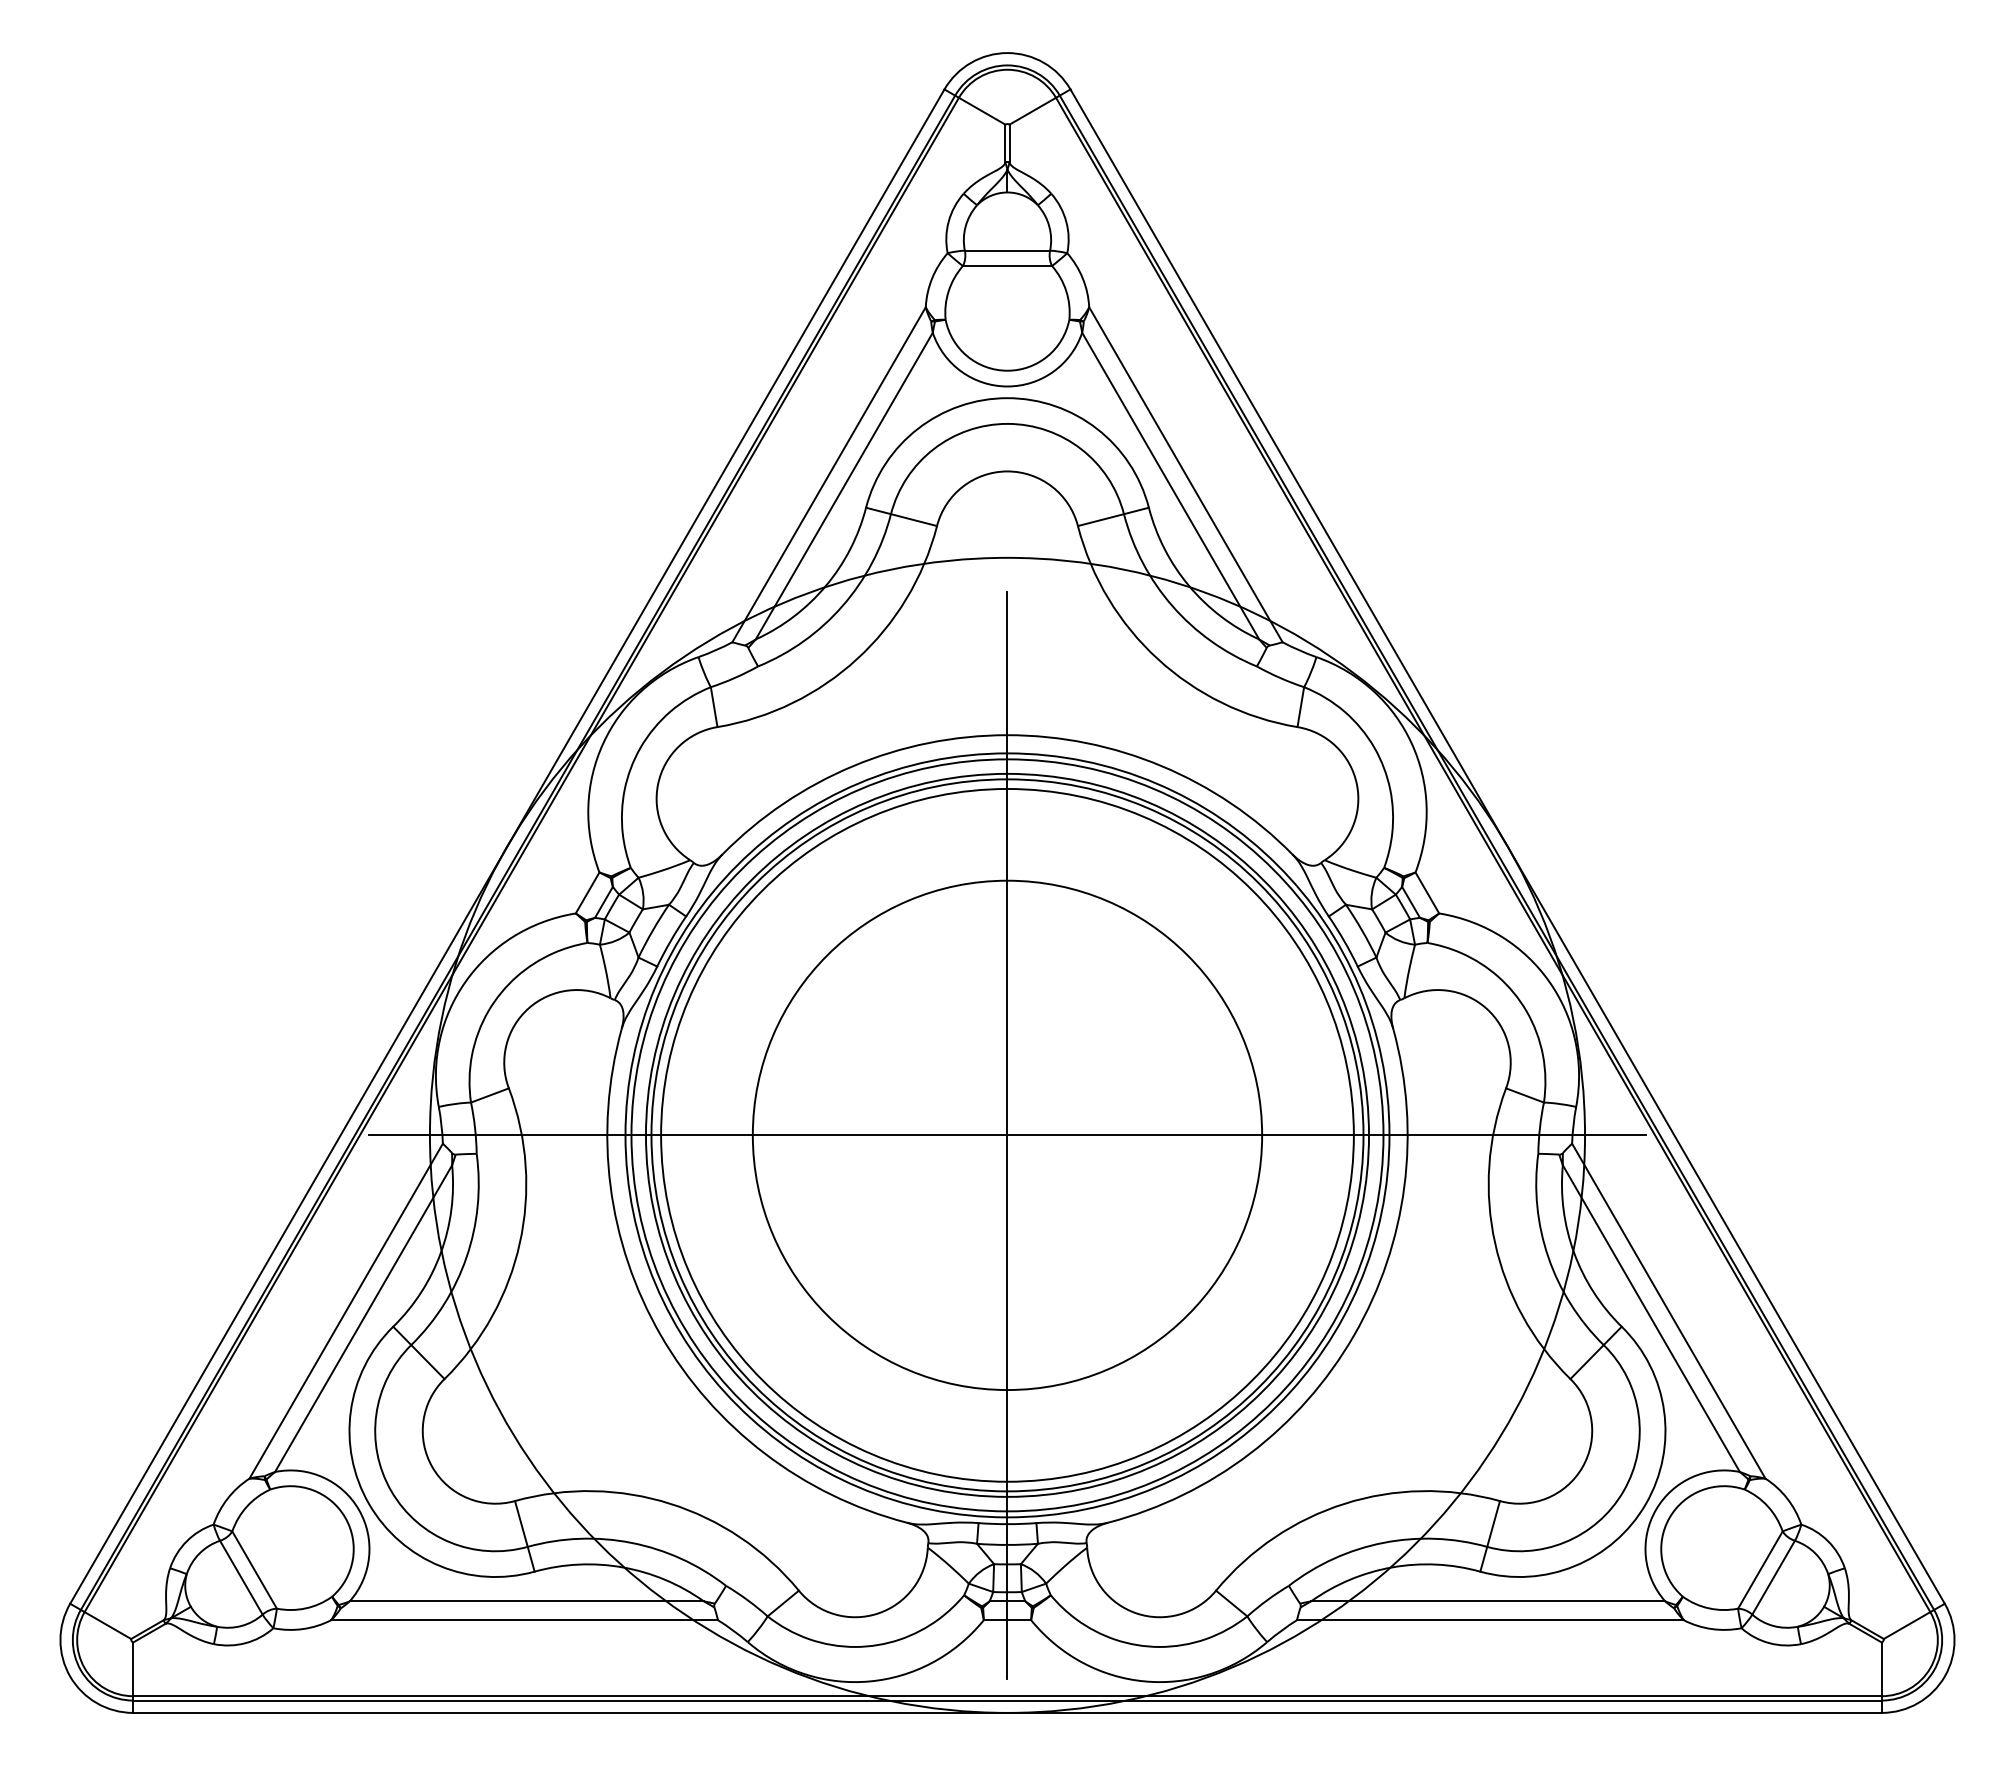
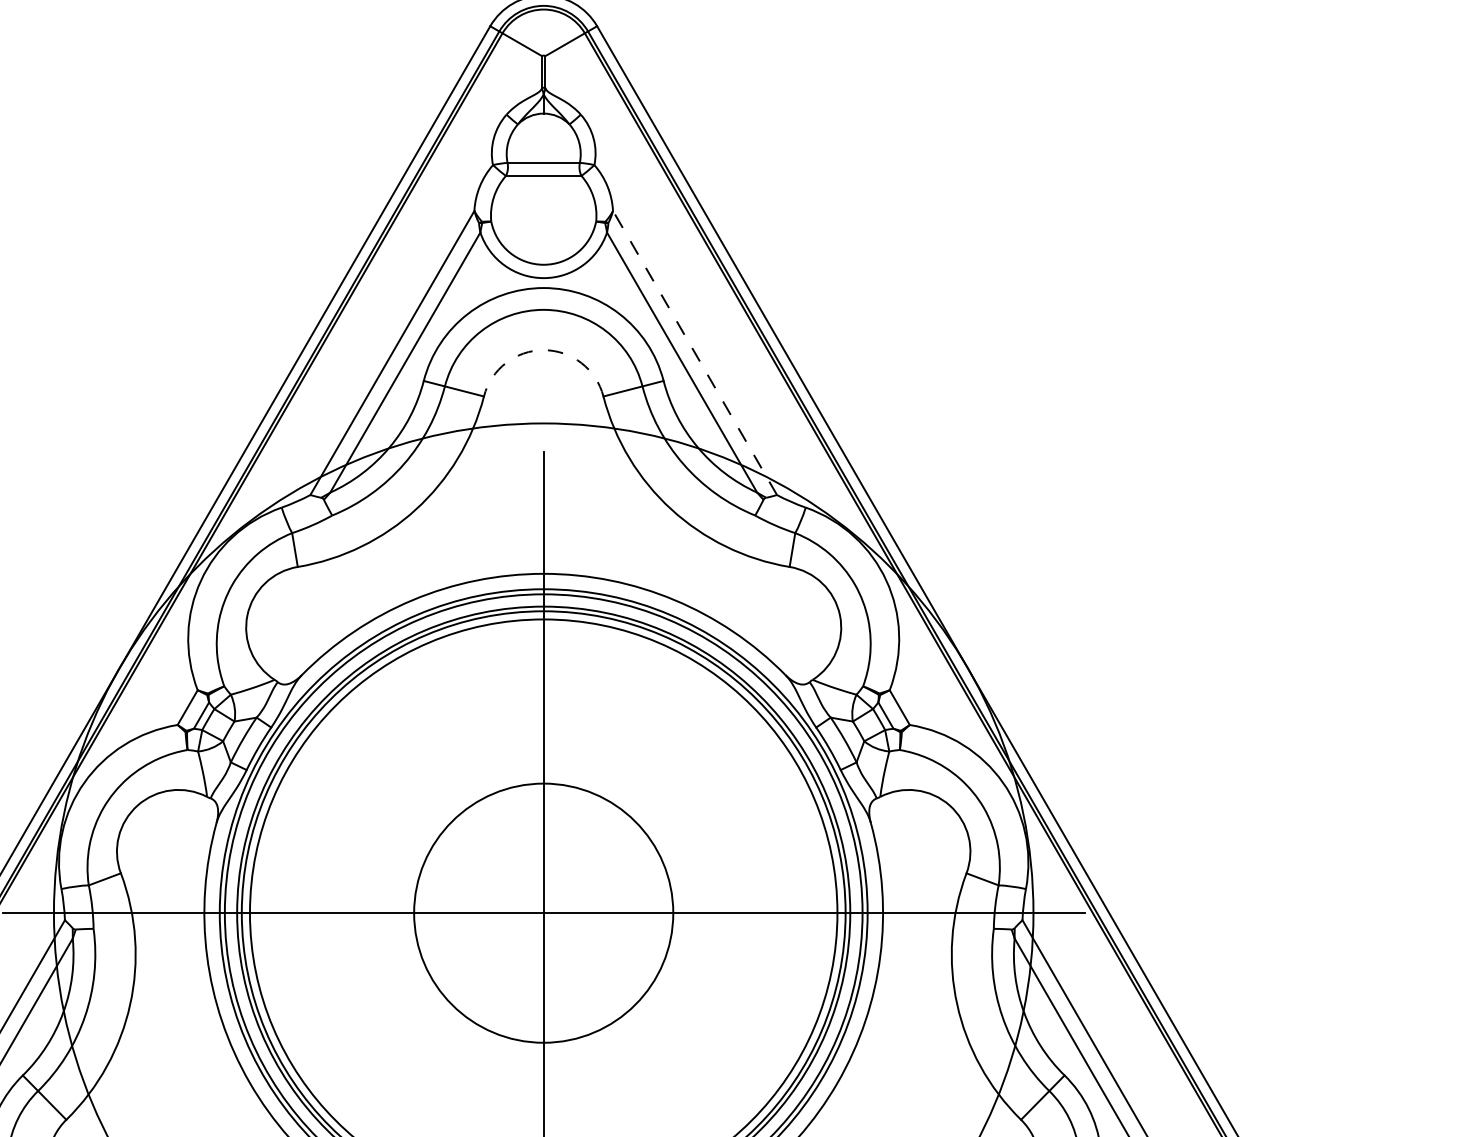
arc: (1007, 471) -> (543, 350), solid -> dashed
line: (1185, 474) -> (694, 352), solid -> dashed
circle: (1007, 1135) -> (543, 913), size x0.6

